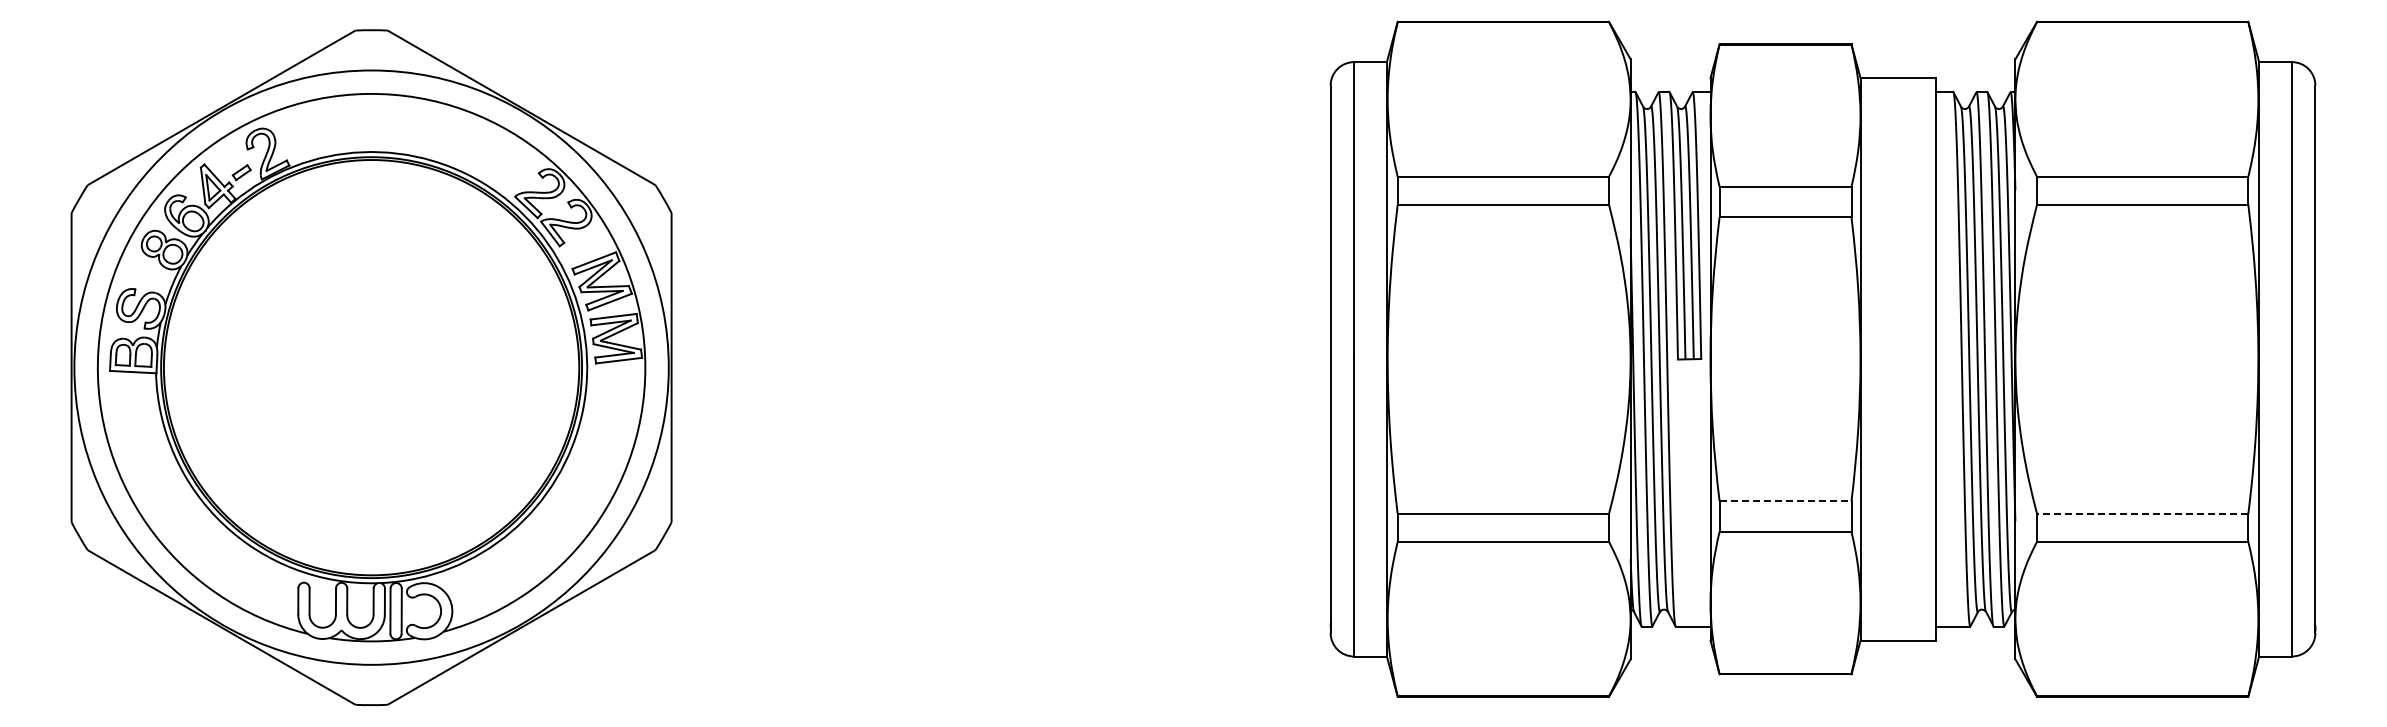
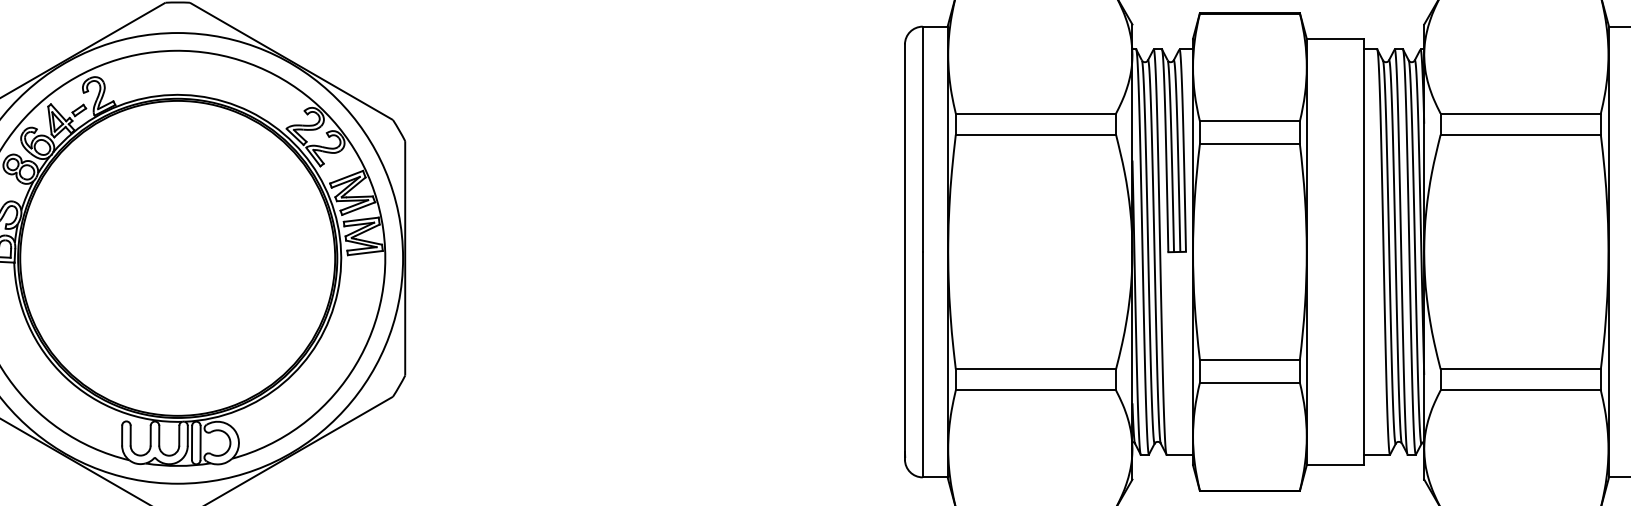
line: (1785, 501) -> (1249, 359), dashed -> solid
line: (2142, 513) -> (1520, 368), dashed -> solid

